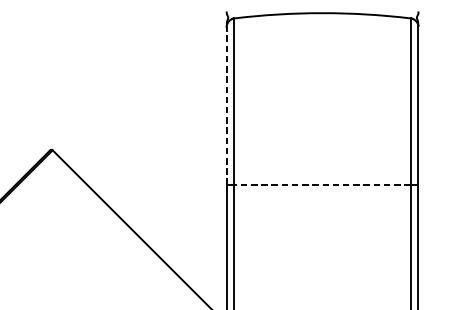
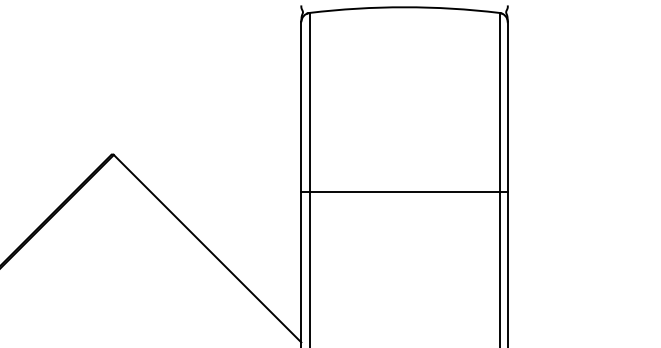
line: (226, 105) -> (301, 106), dashed -> solid
line: (322, 185) -> (404, 192), dashed -> solid

